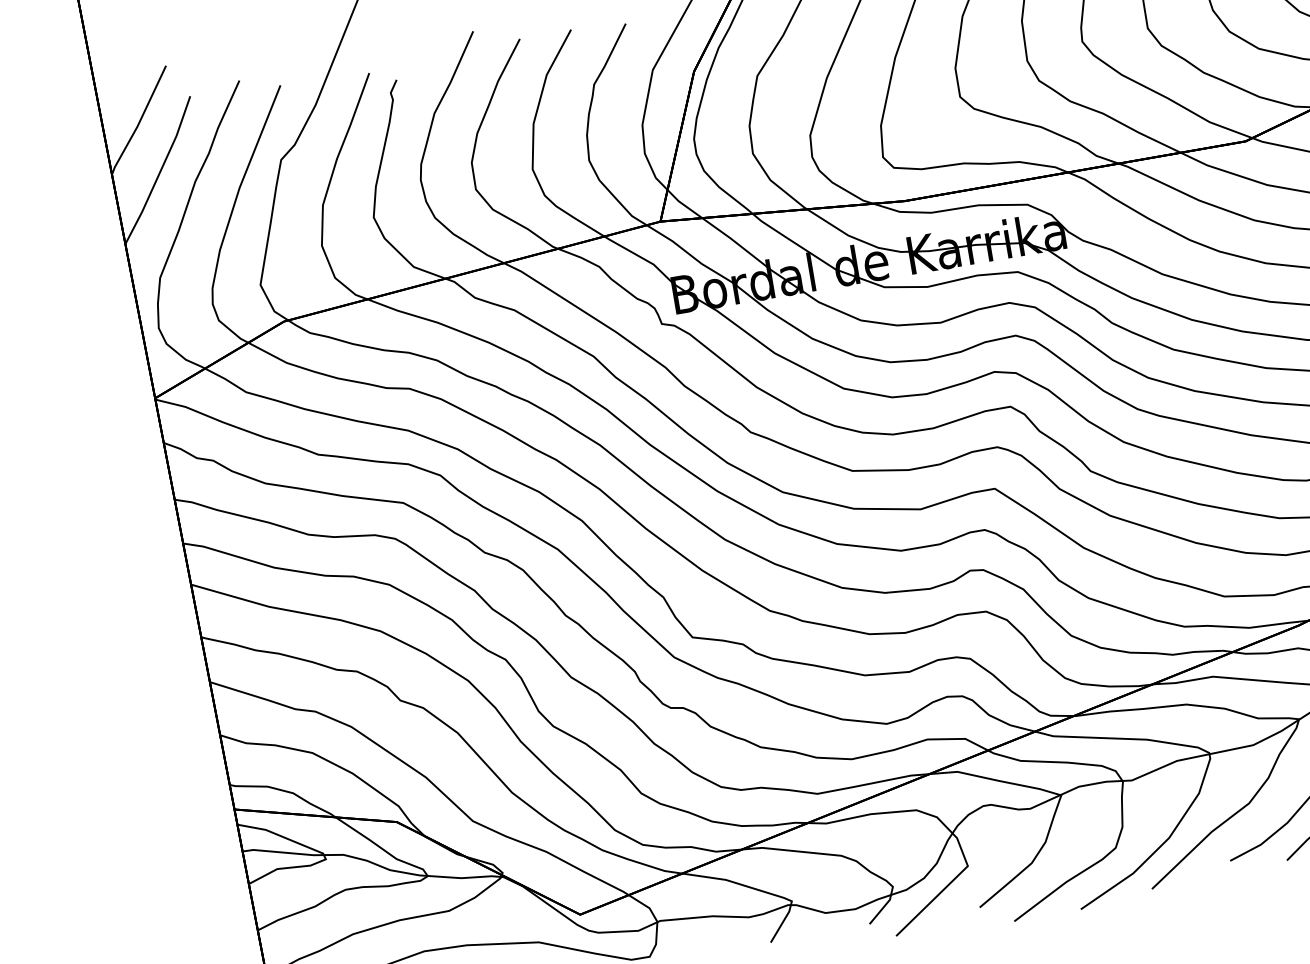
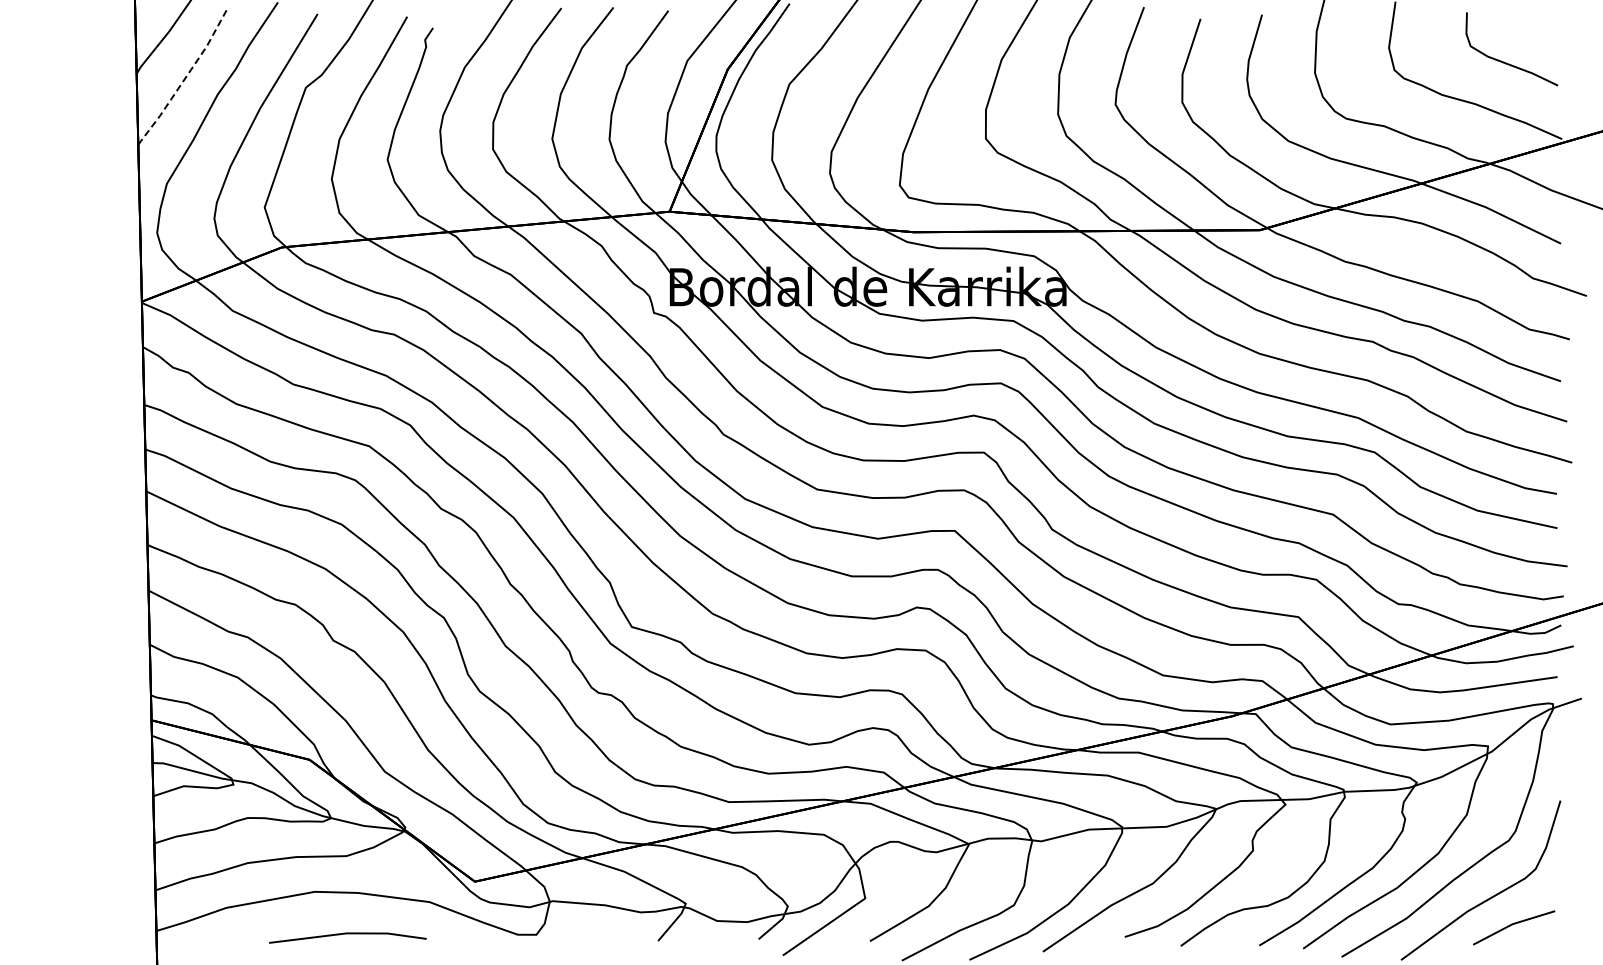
line: (160, 171) -> (185, 78), solid -> dashed

